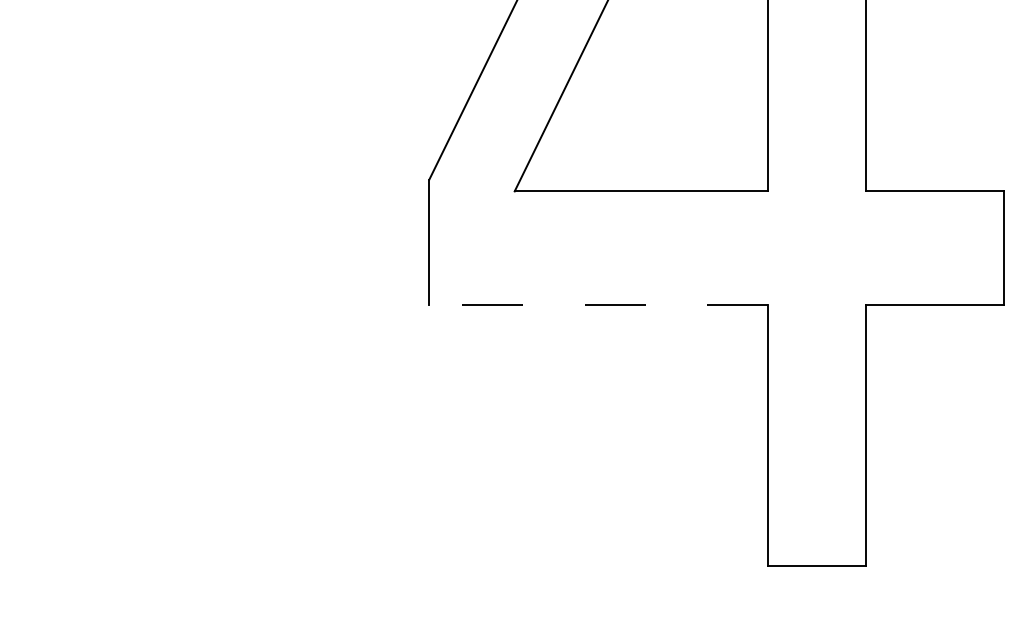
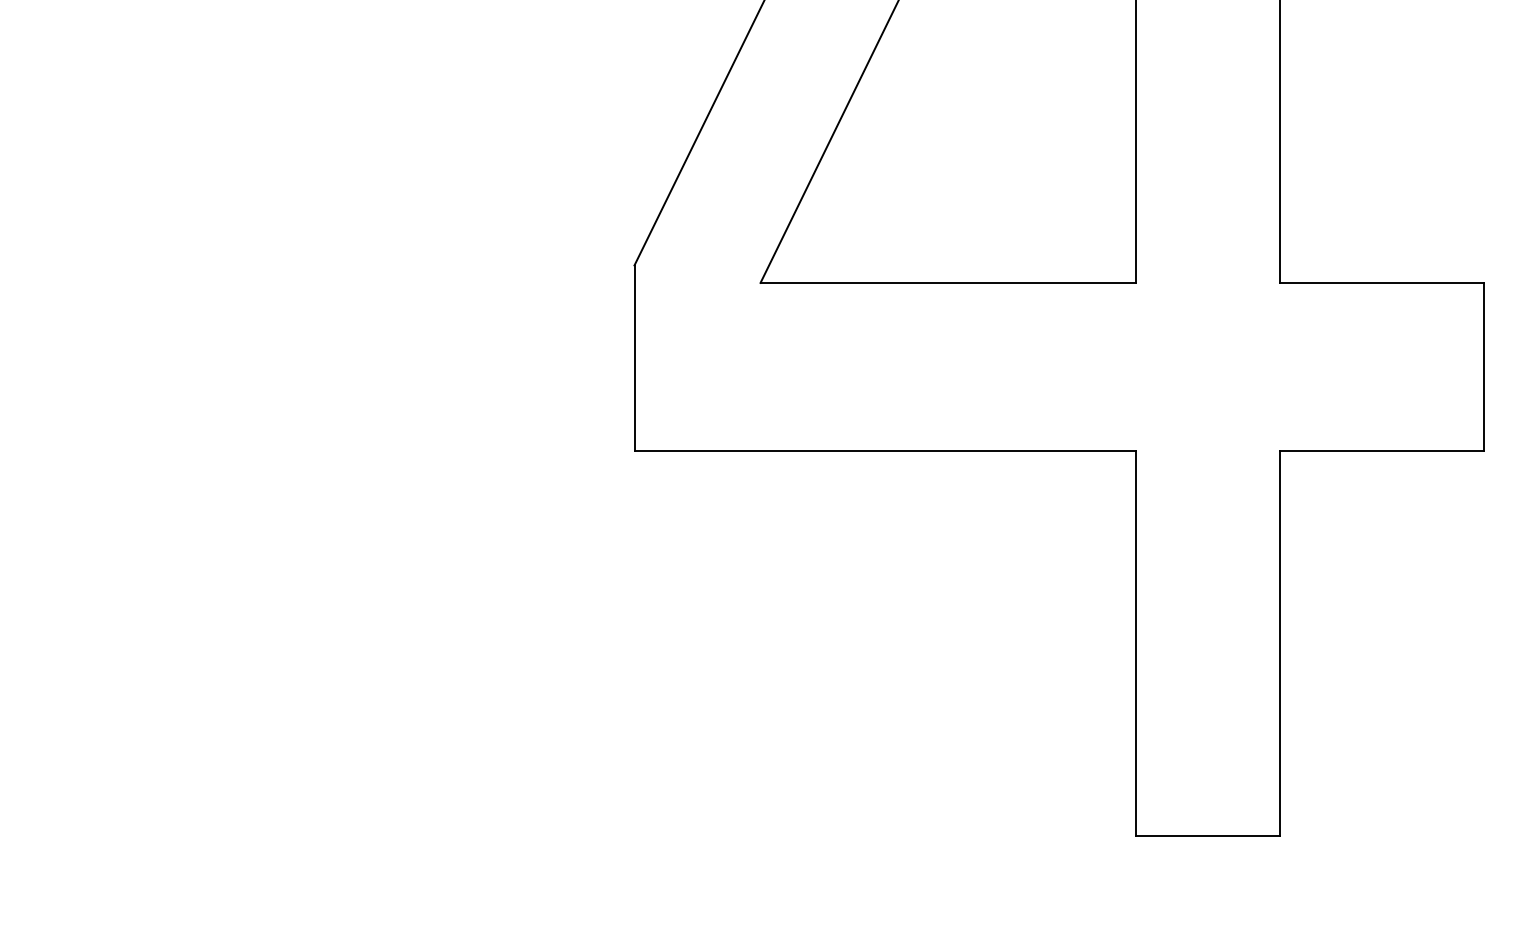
line: (598, 305) -> (884, 451), dashed -> solid

